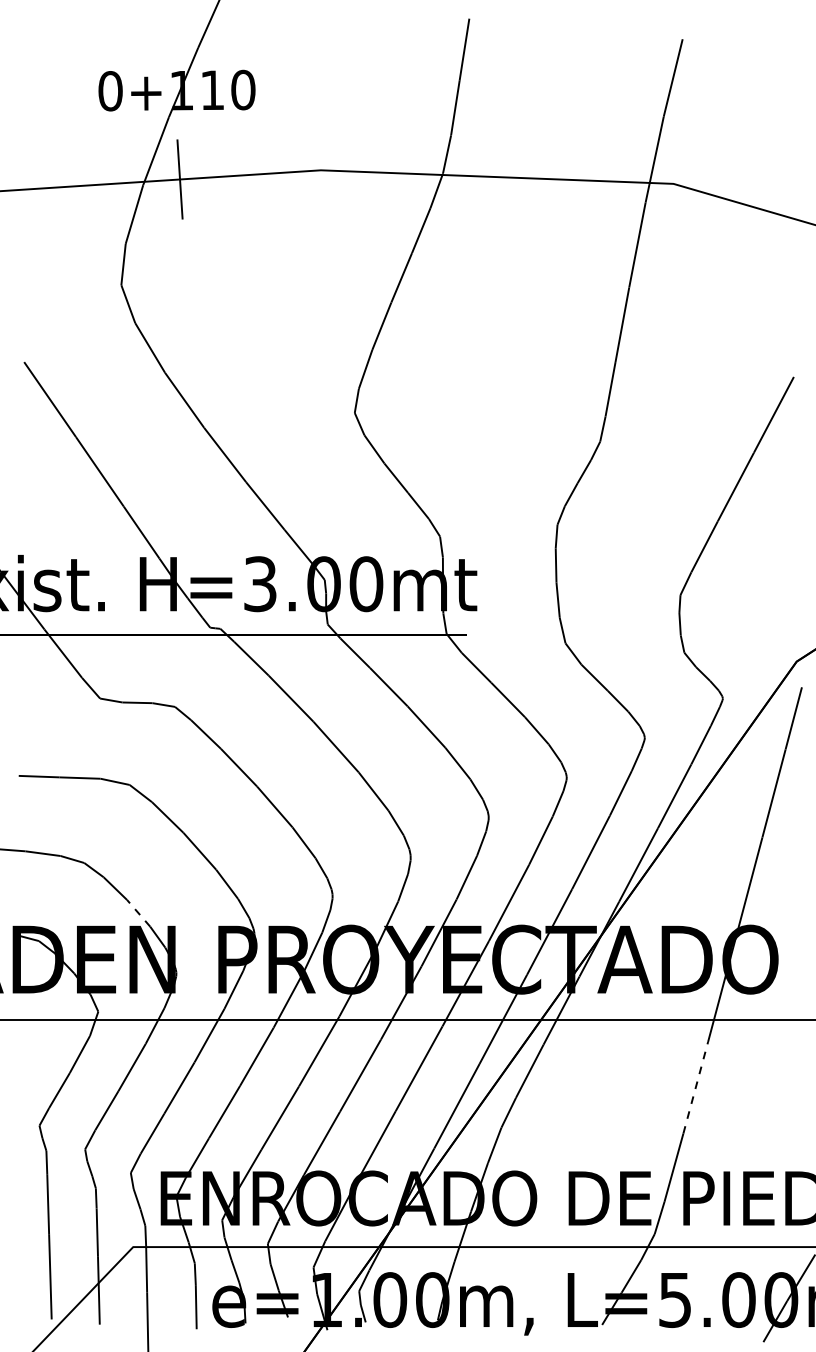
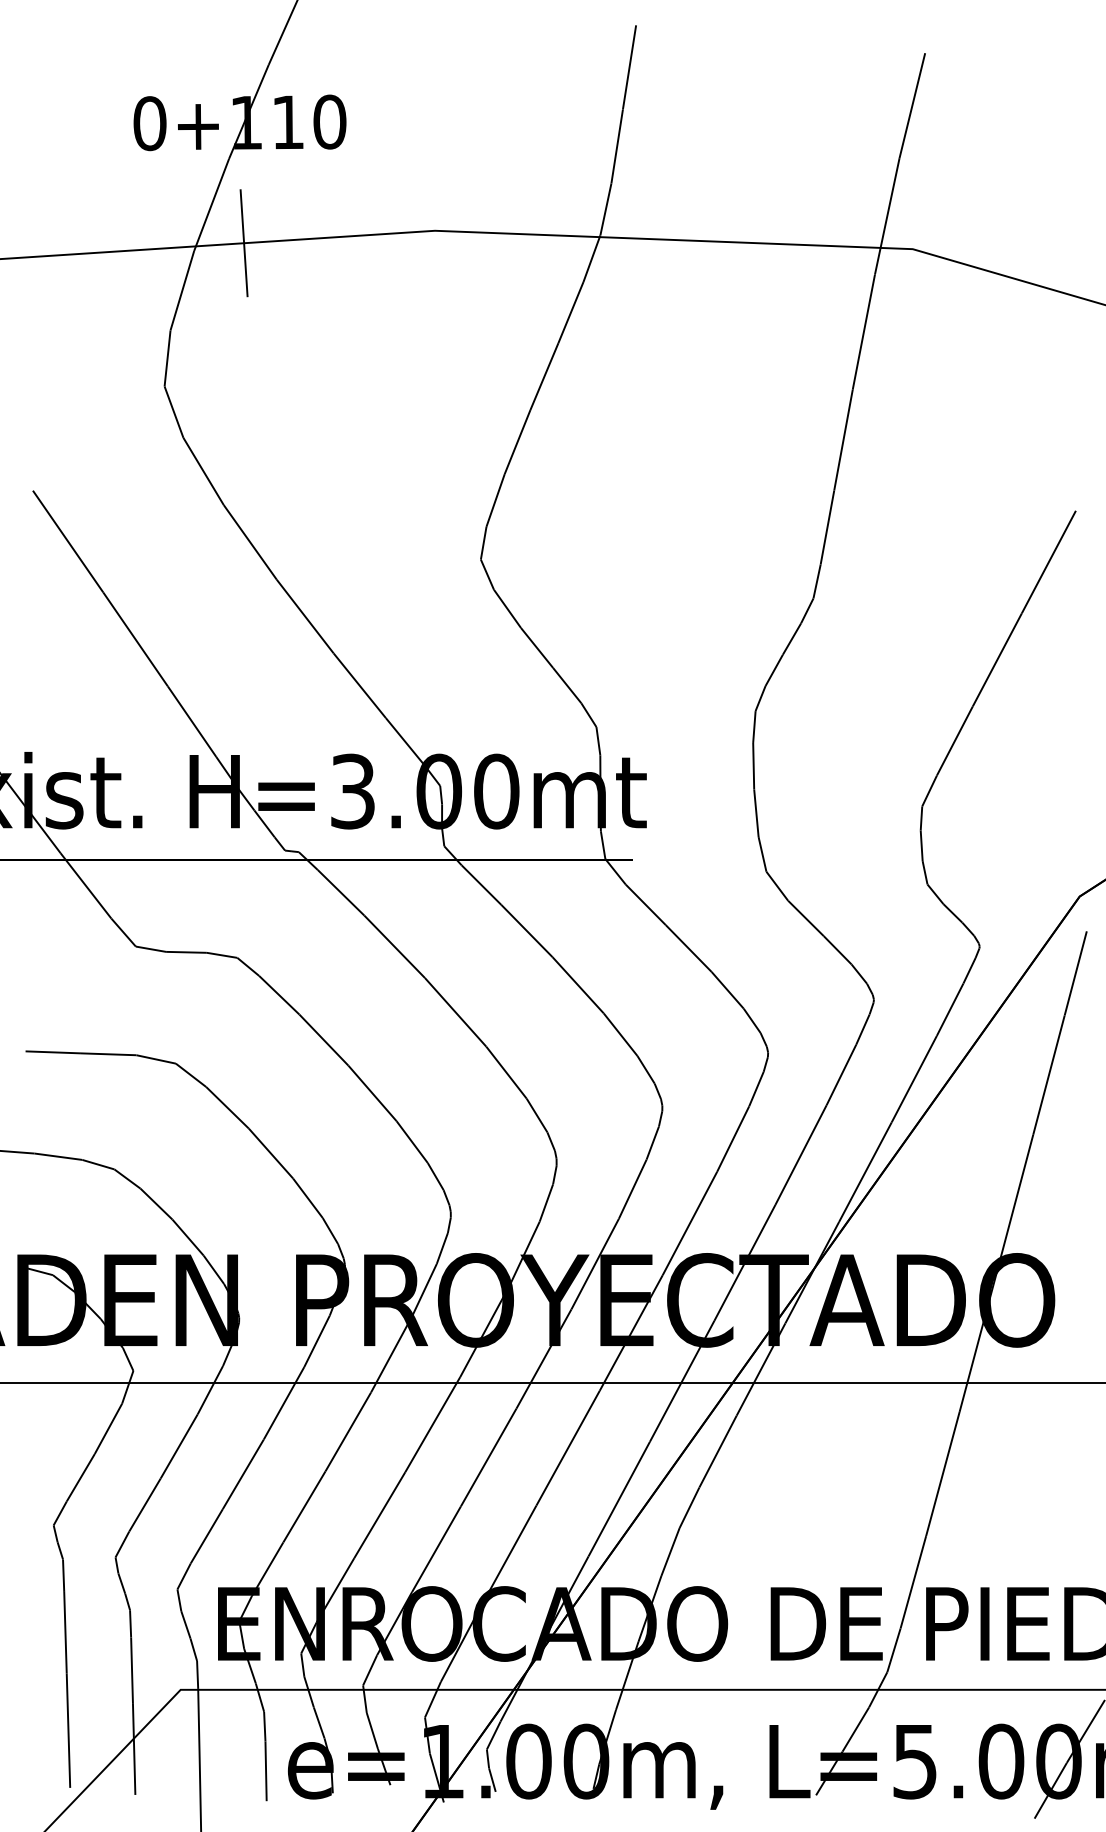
line: (138, 913) -> (188, 1237), dashed -> solid
line: (696, 1087) -> (943, 1473), dashed -> solid

